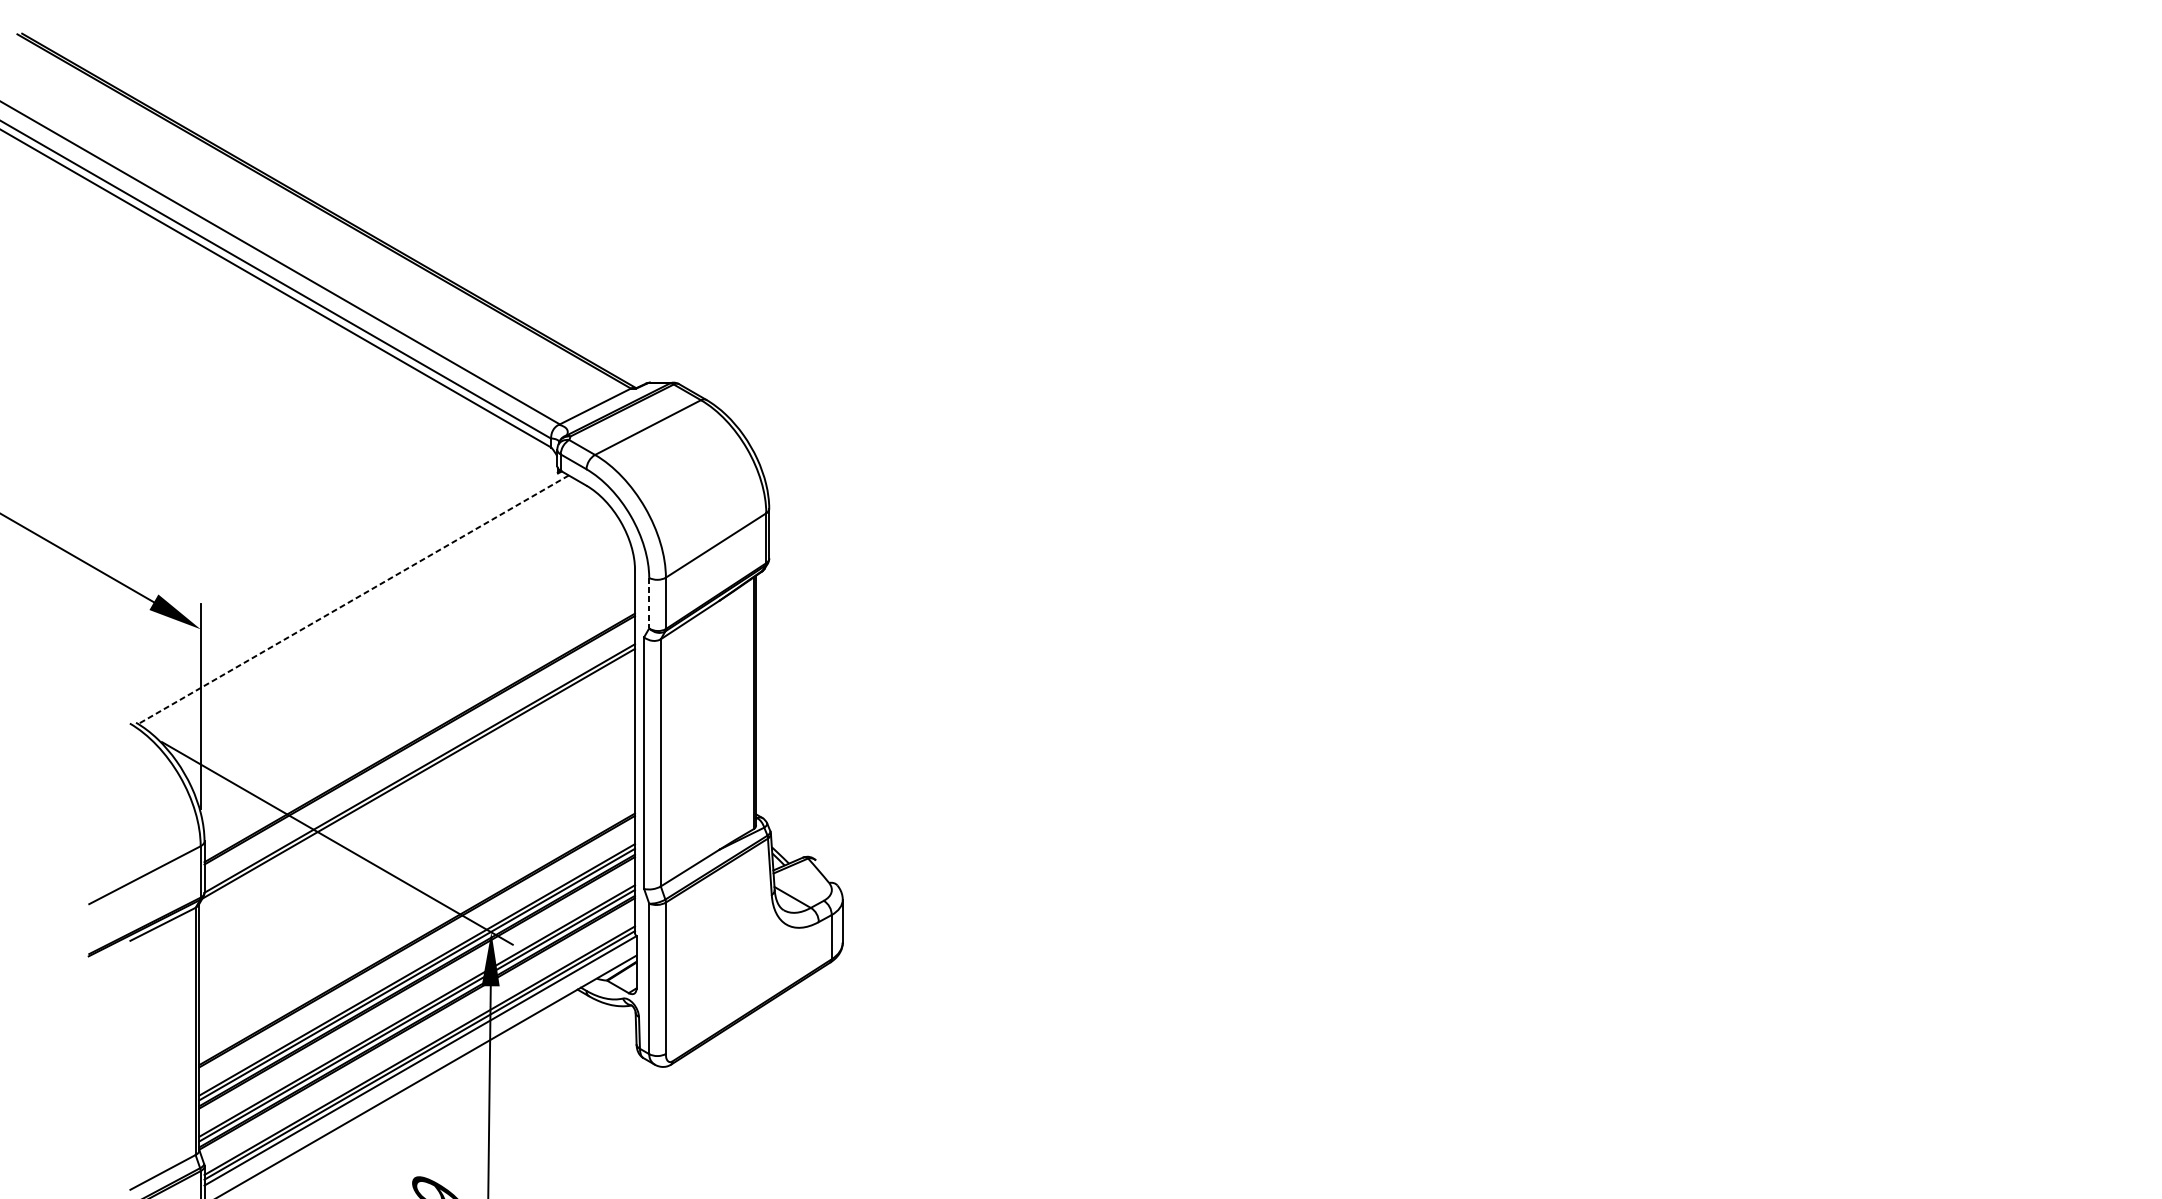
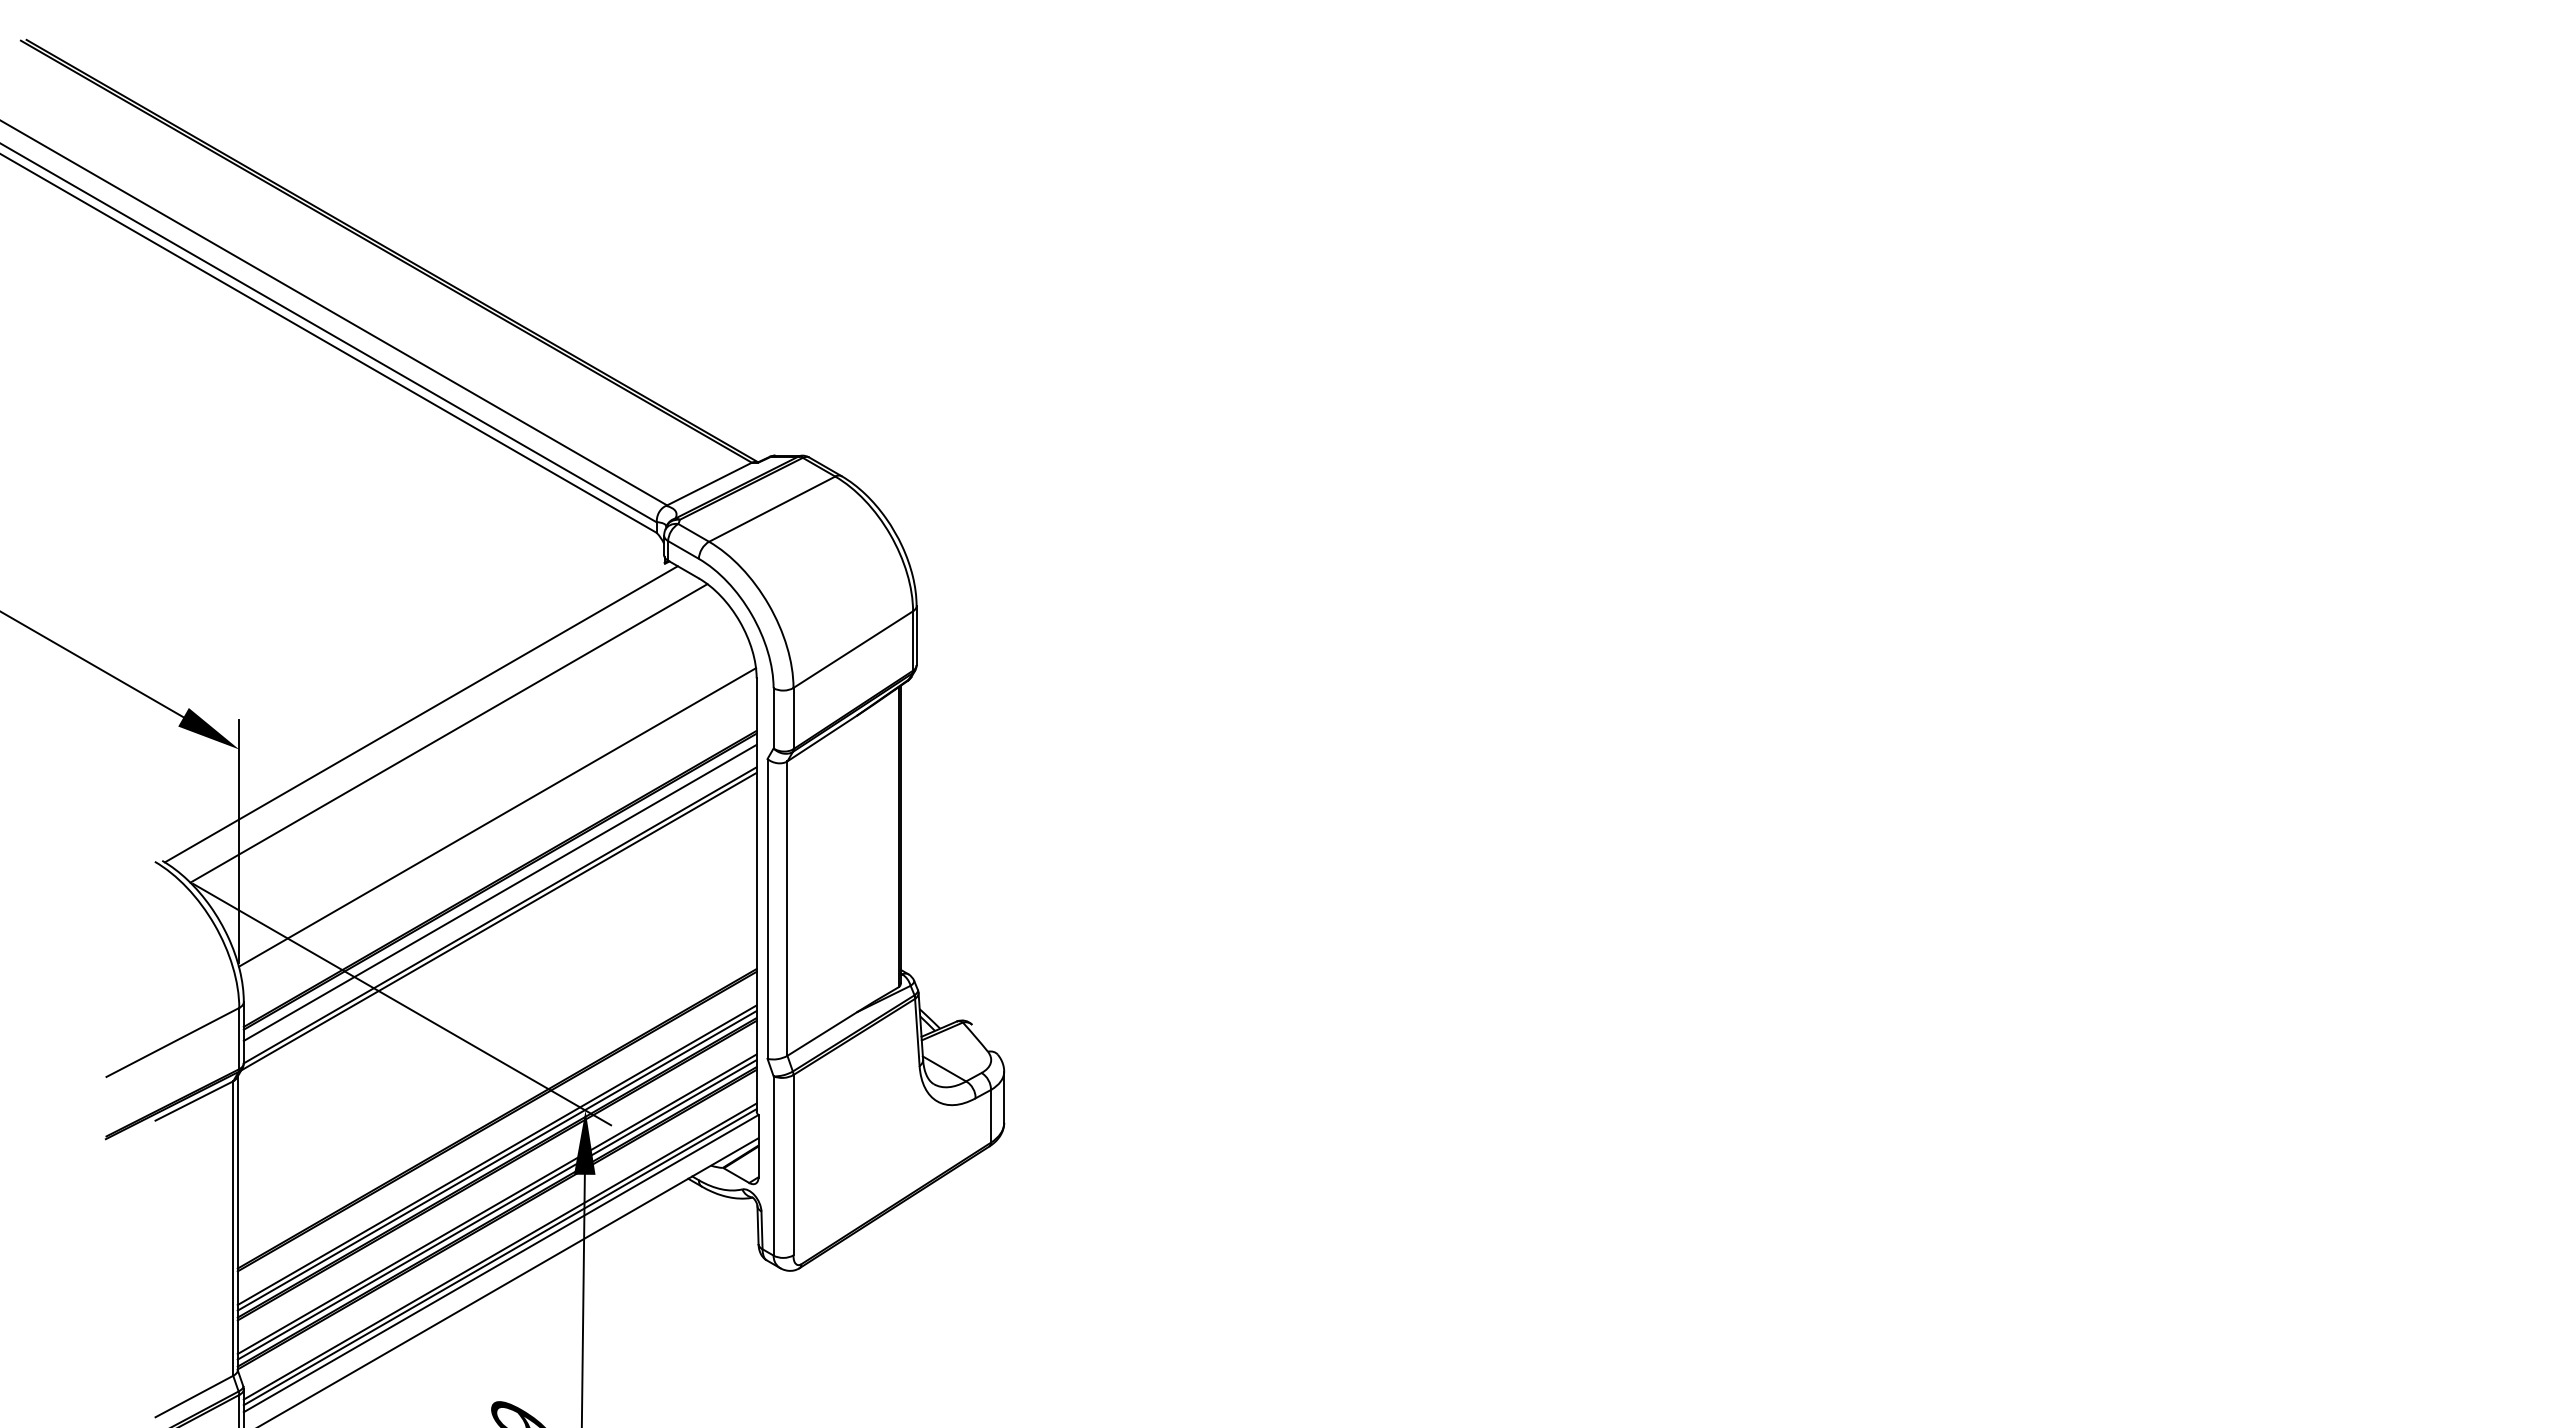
line: (352, 599) -> (420, 714), dashed -> solid
line: (649, 603) -> (773, 718), dashed -> solid
line: (376, 615) -> (448, 733), added
line: (417, 686) -> (497, 817), added
line: (419, 749) -> (499, 892), added

